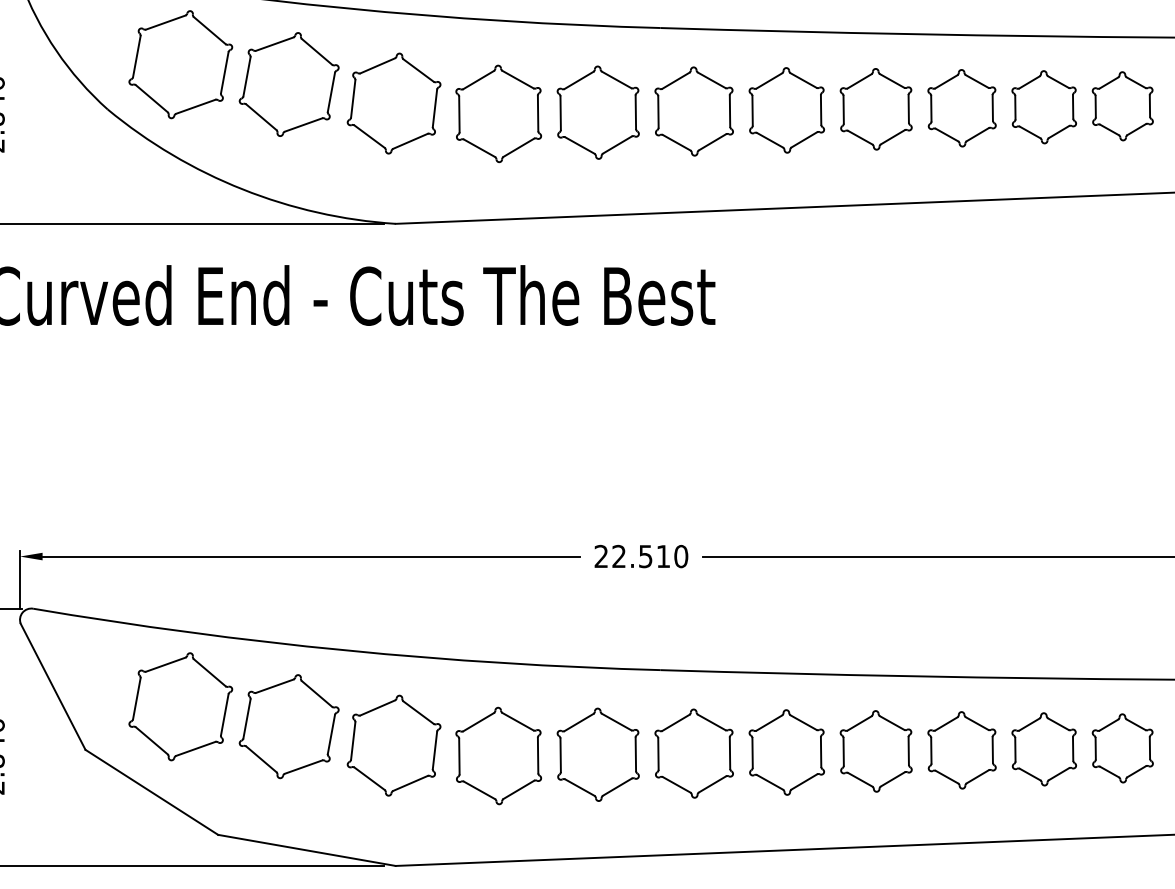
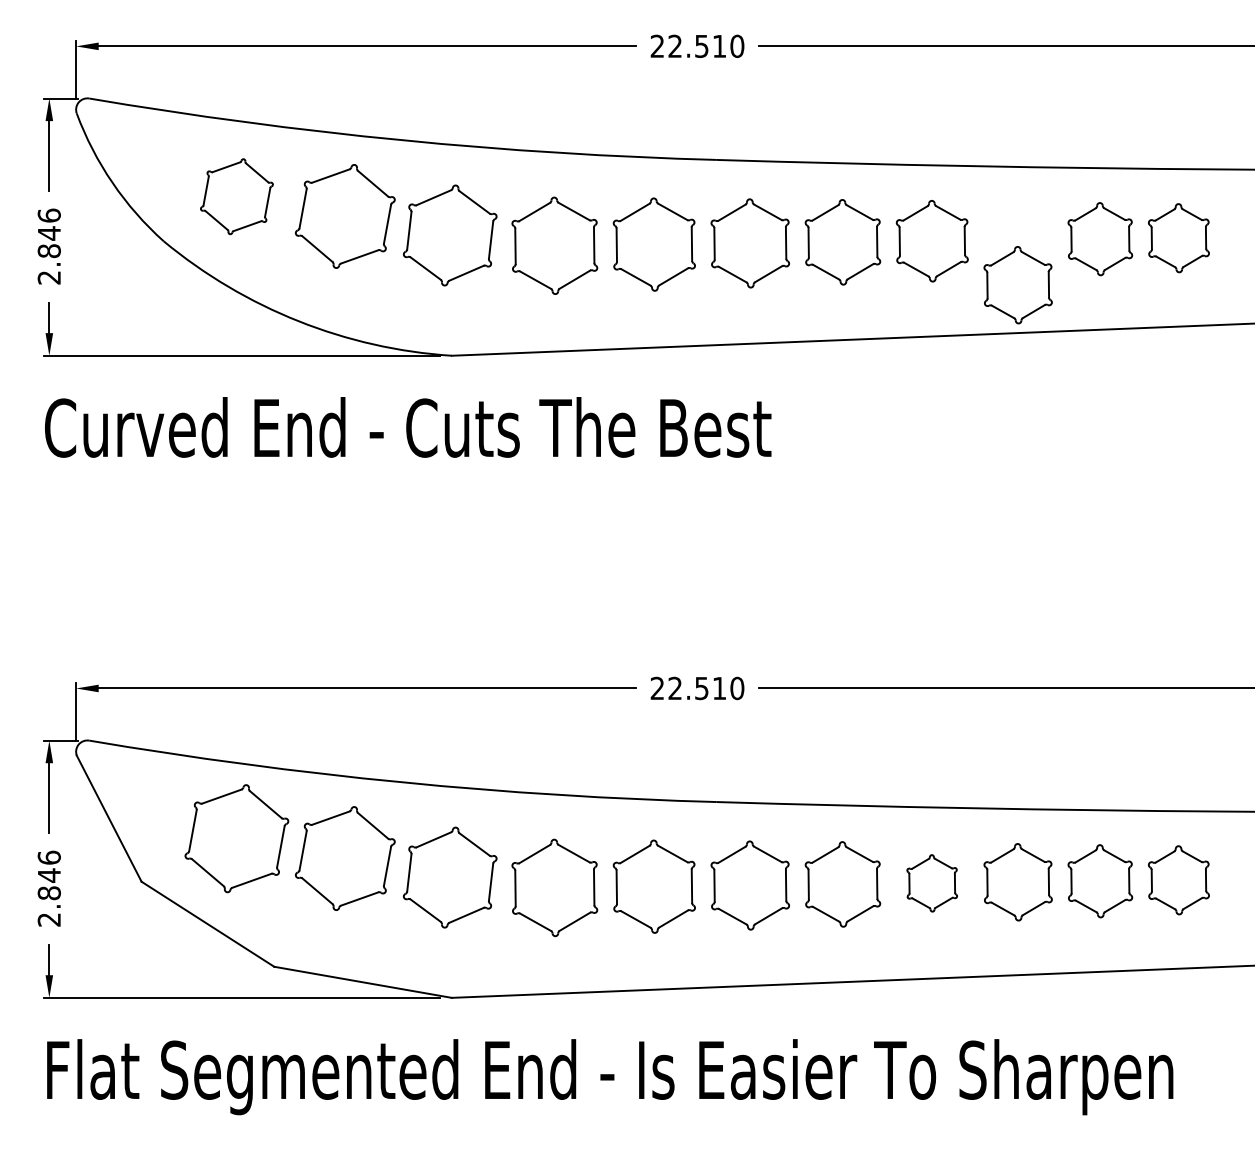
part: (180, 64) -> (236, 196), size x0.7
part: (961, 108) -> (1017, 285), moved
part: (875, 751) -> (931, 883), size x0.7

